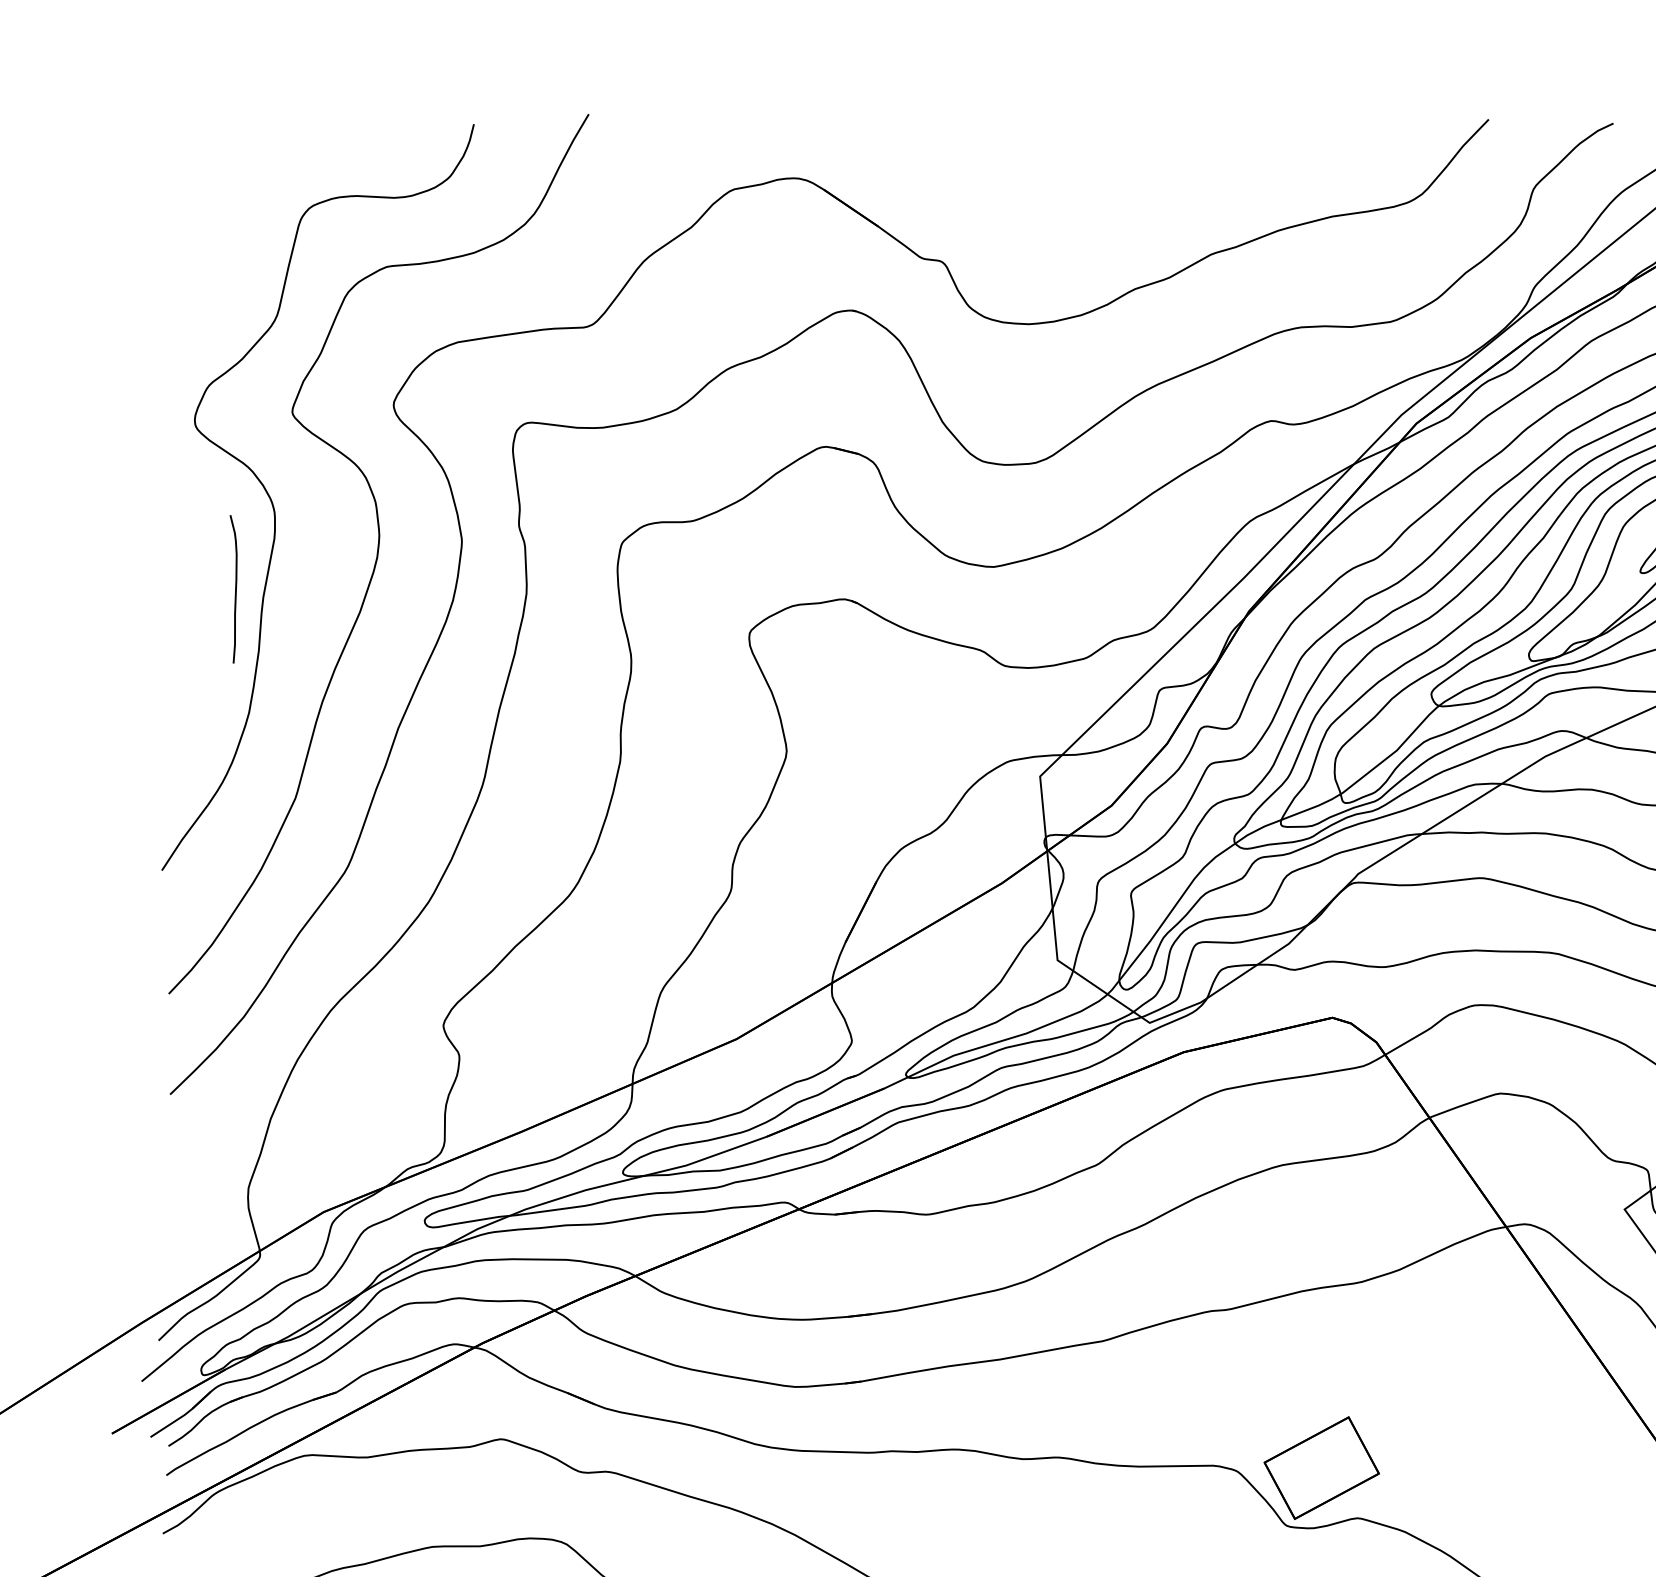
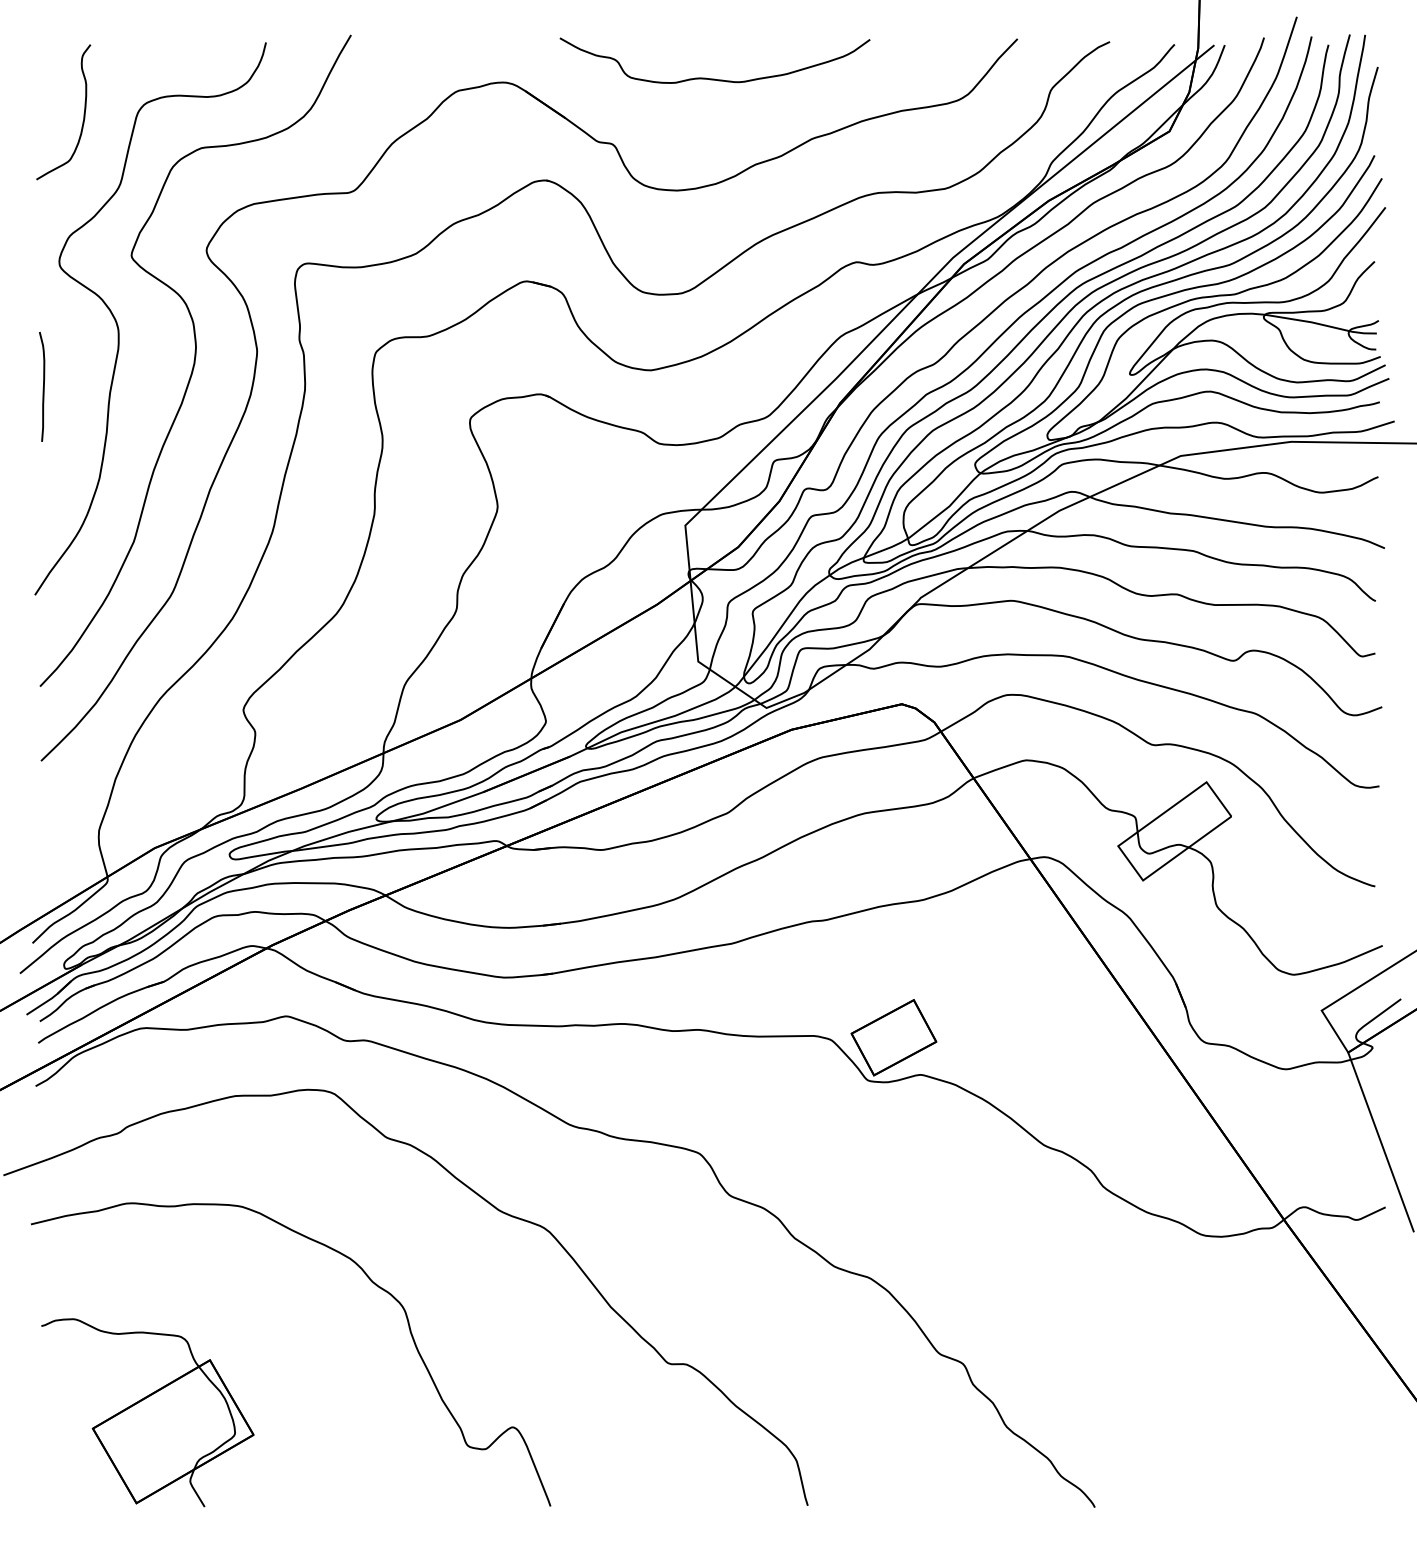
curve: (1079, 172) -> (714, 78), added
curve: (227, 220) -> (83, 113), added
curve: (235, 588) -> (43, 386), moved

